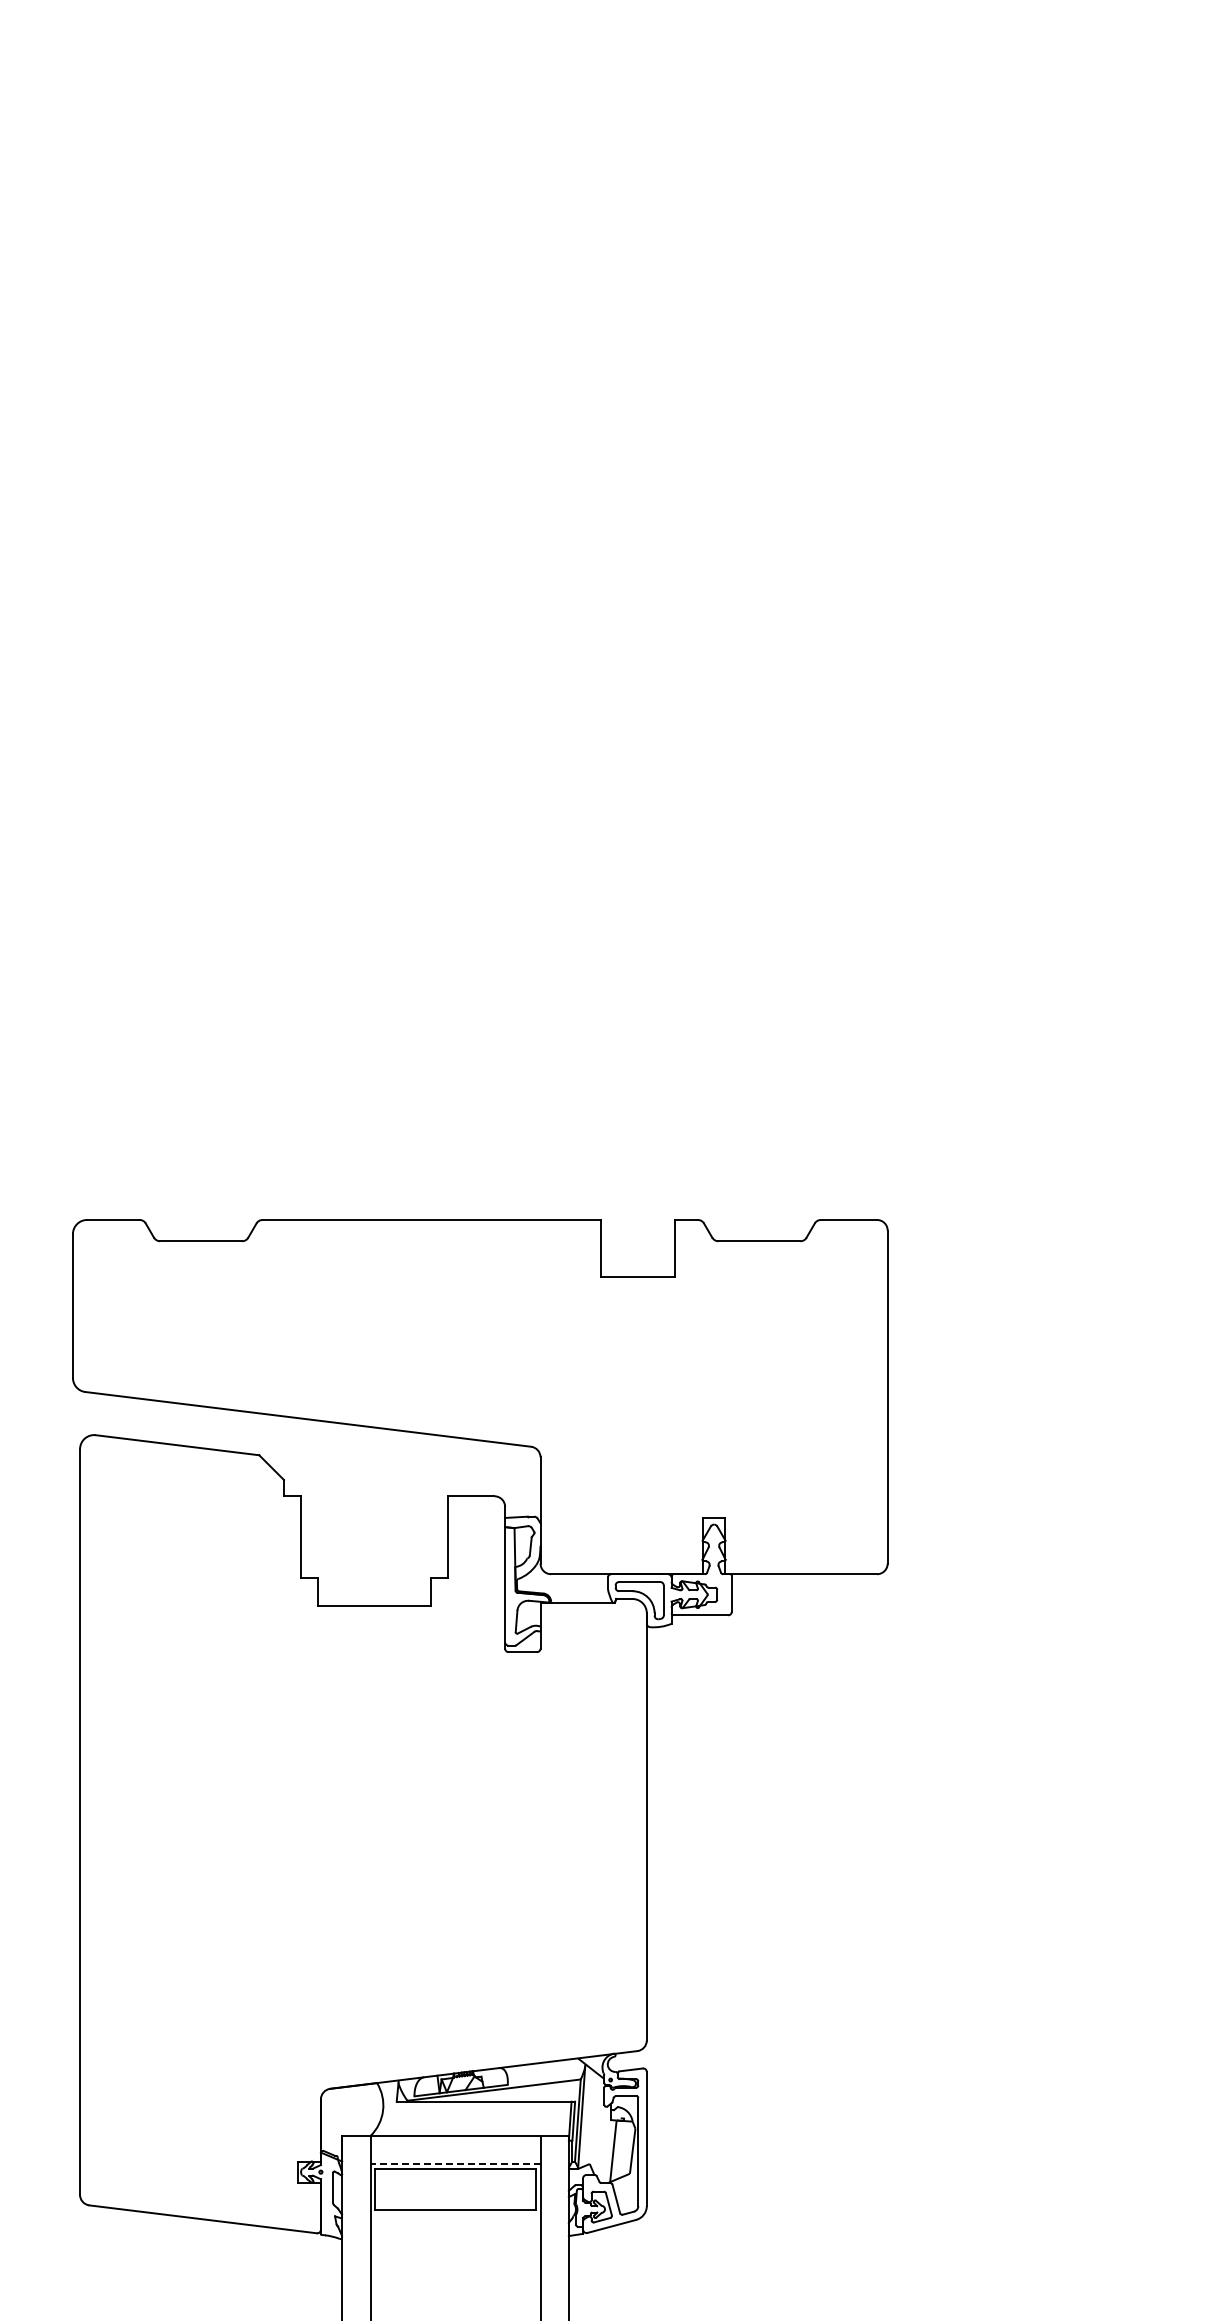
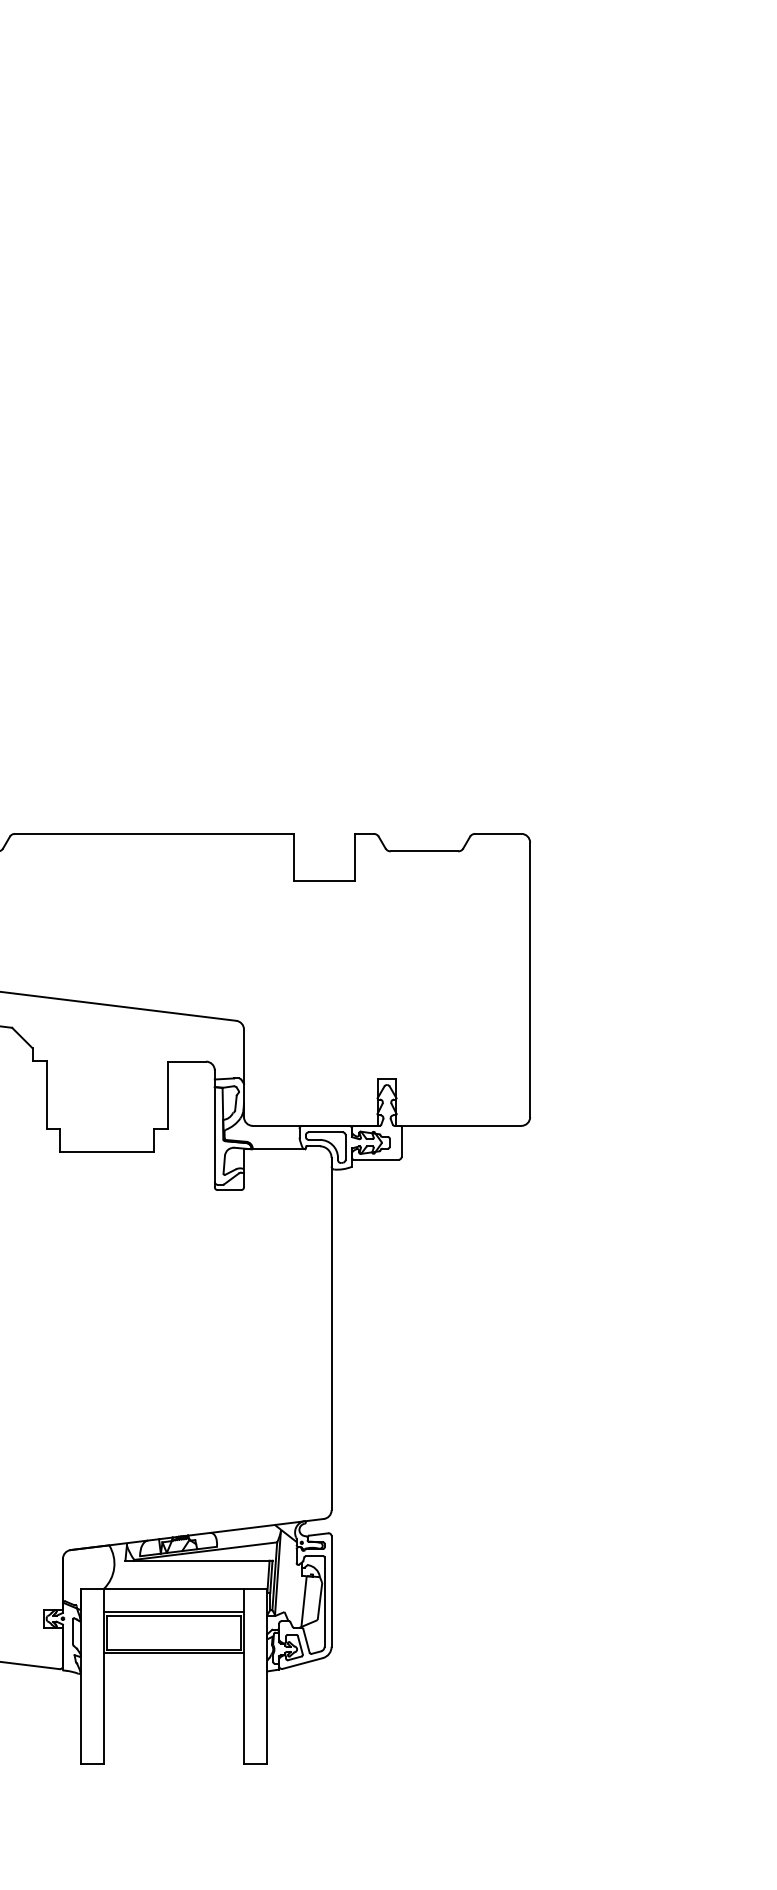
line: (455, 2164) -> (173, 1612), dashed -> solid
line: (455, 2213) -> (173, 1652), added

